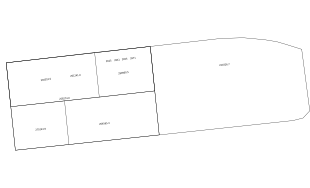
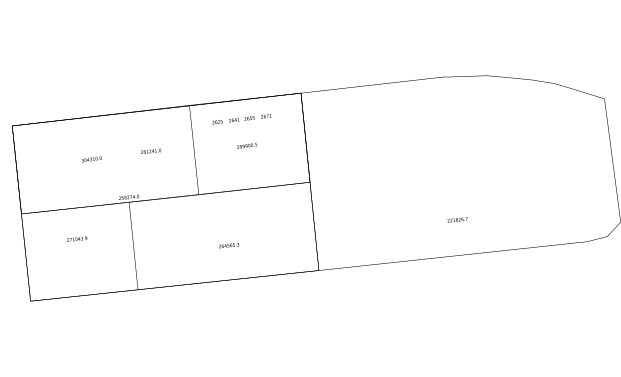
text: (224, 64) -> (457, 219), moved
text: (104, 123) -> (229, 245), moved
text: (40, 129) -> (76, 239), moved

